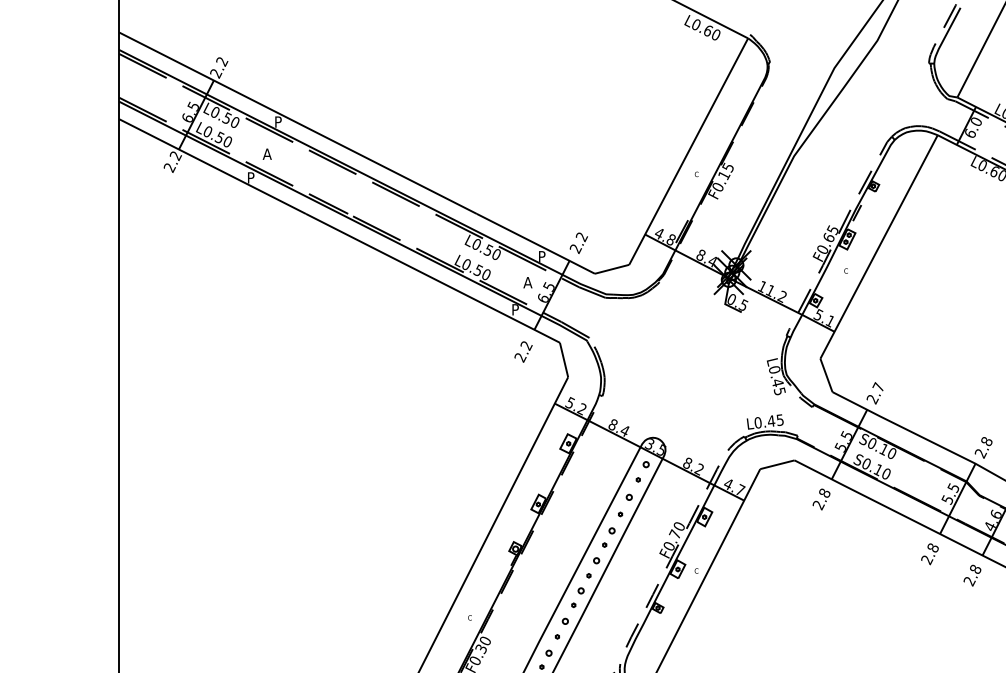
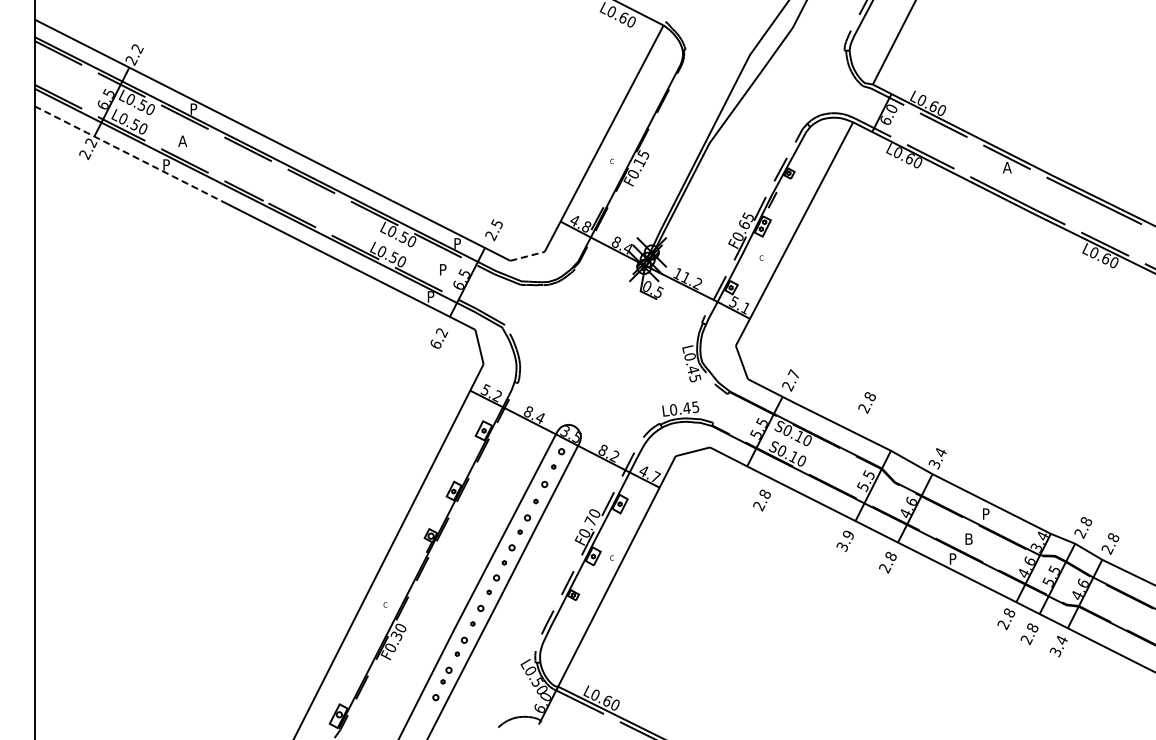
line: (212, 166) -> (127, 153), solid -> dashed
text: (582, 237) -> (497, 224), 2.2 -> 2.5
line: (612, 269) -> (527, 256), solid -> dashed
text: (527, 282) -> (442, 269), A -> P
text: (520, 357) -> (435, 344), 2.2 -> 6.2
text: (983, 447) -> (866, 402), moved
text: (821, 499) -> (761, 500), moved
text: (930, 553) -> (845, 540), 2.8 -> 3.9

